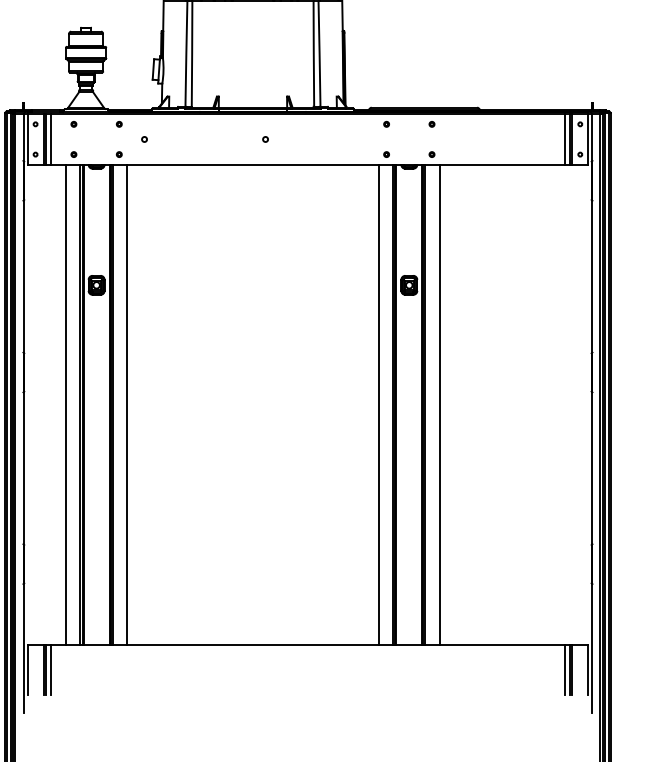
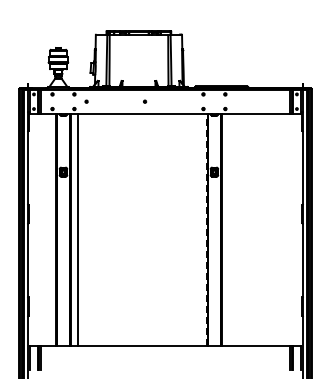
line: (65, 404) -> (48, 229), removed
line: (378, 404) -> (199, 229), removed
line: (392, 404) -> (206, 229), solid -> dashed
line: (440, 404) -> (229, 229), removed

